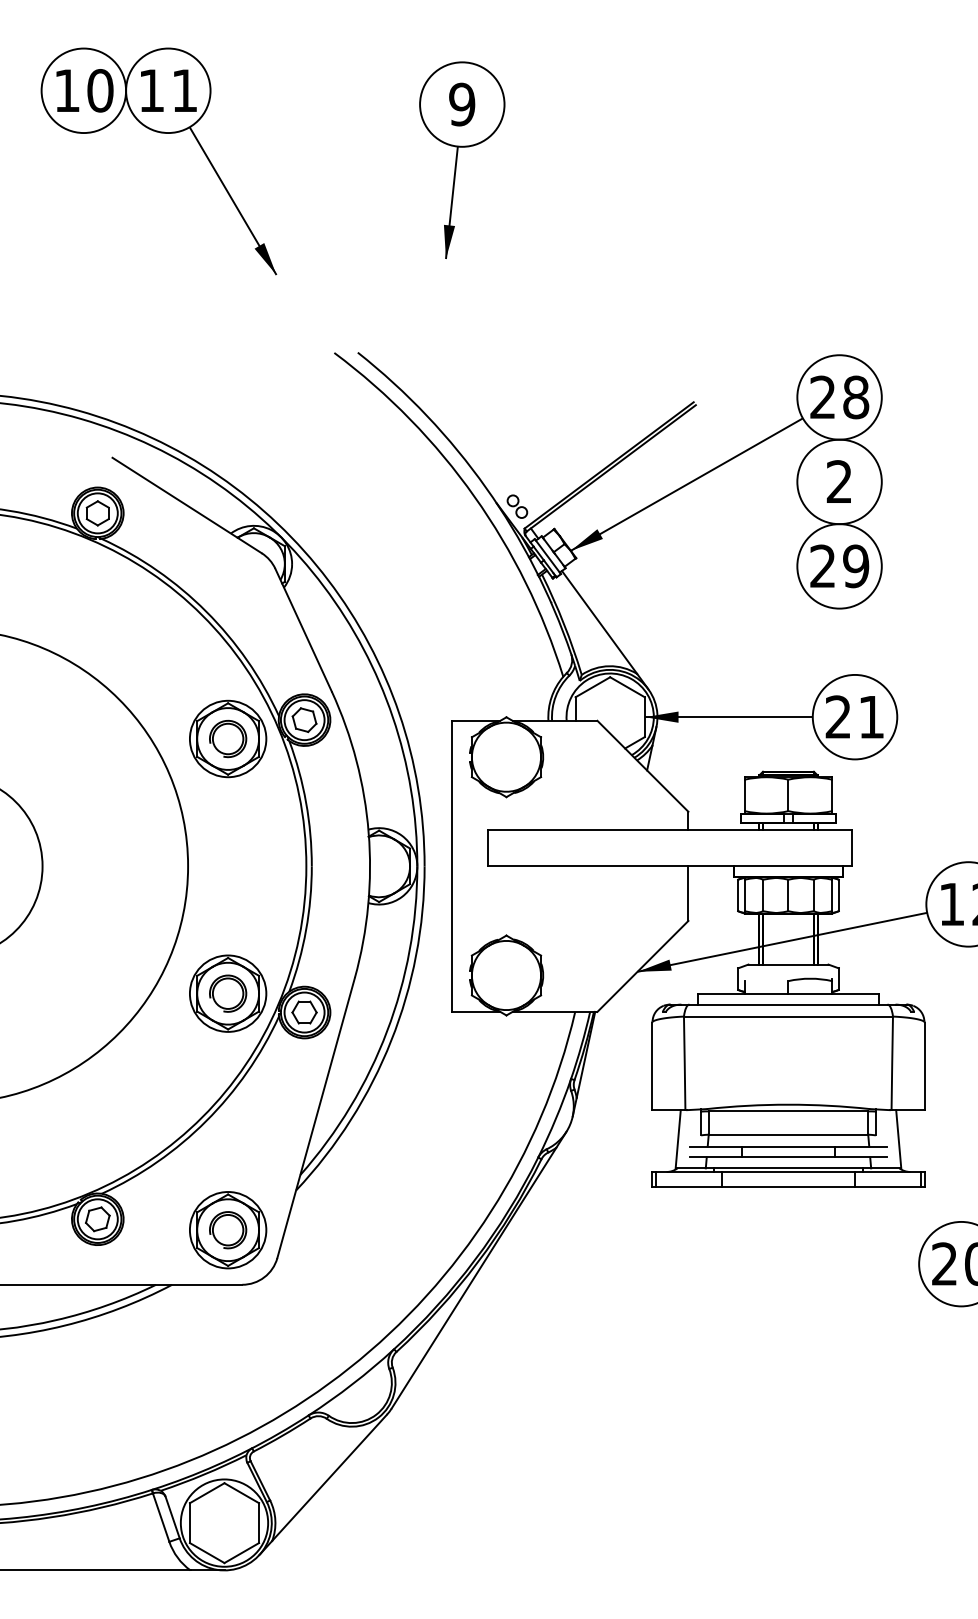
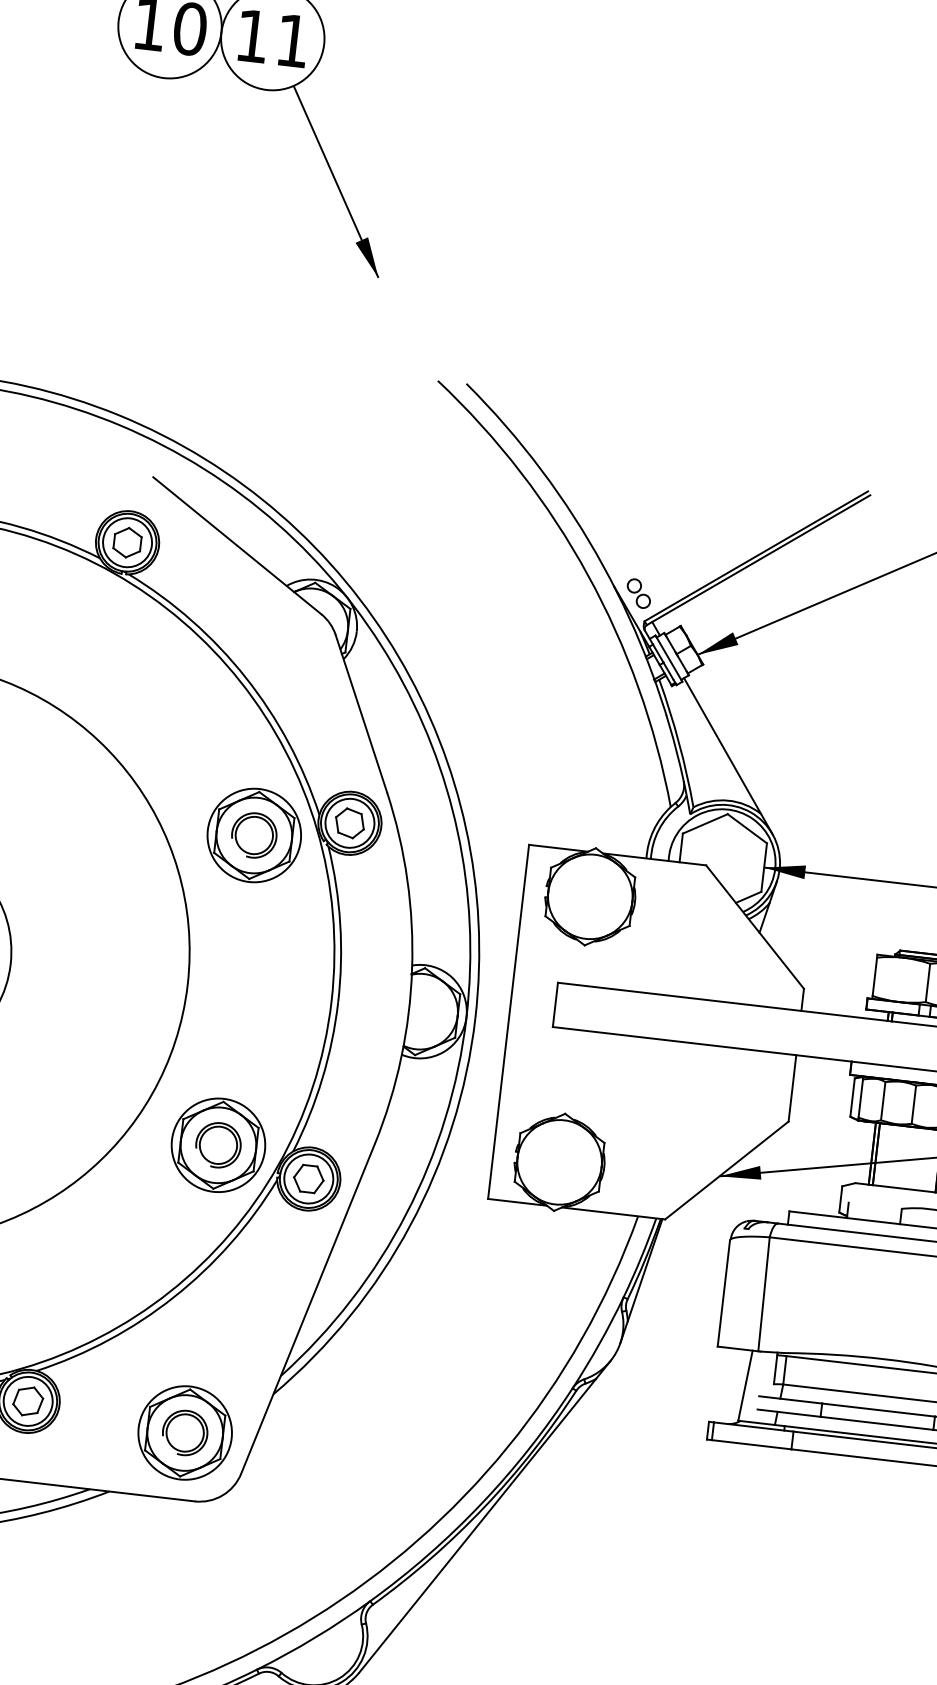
part: (462, 159) -> (620, 163), removed

